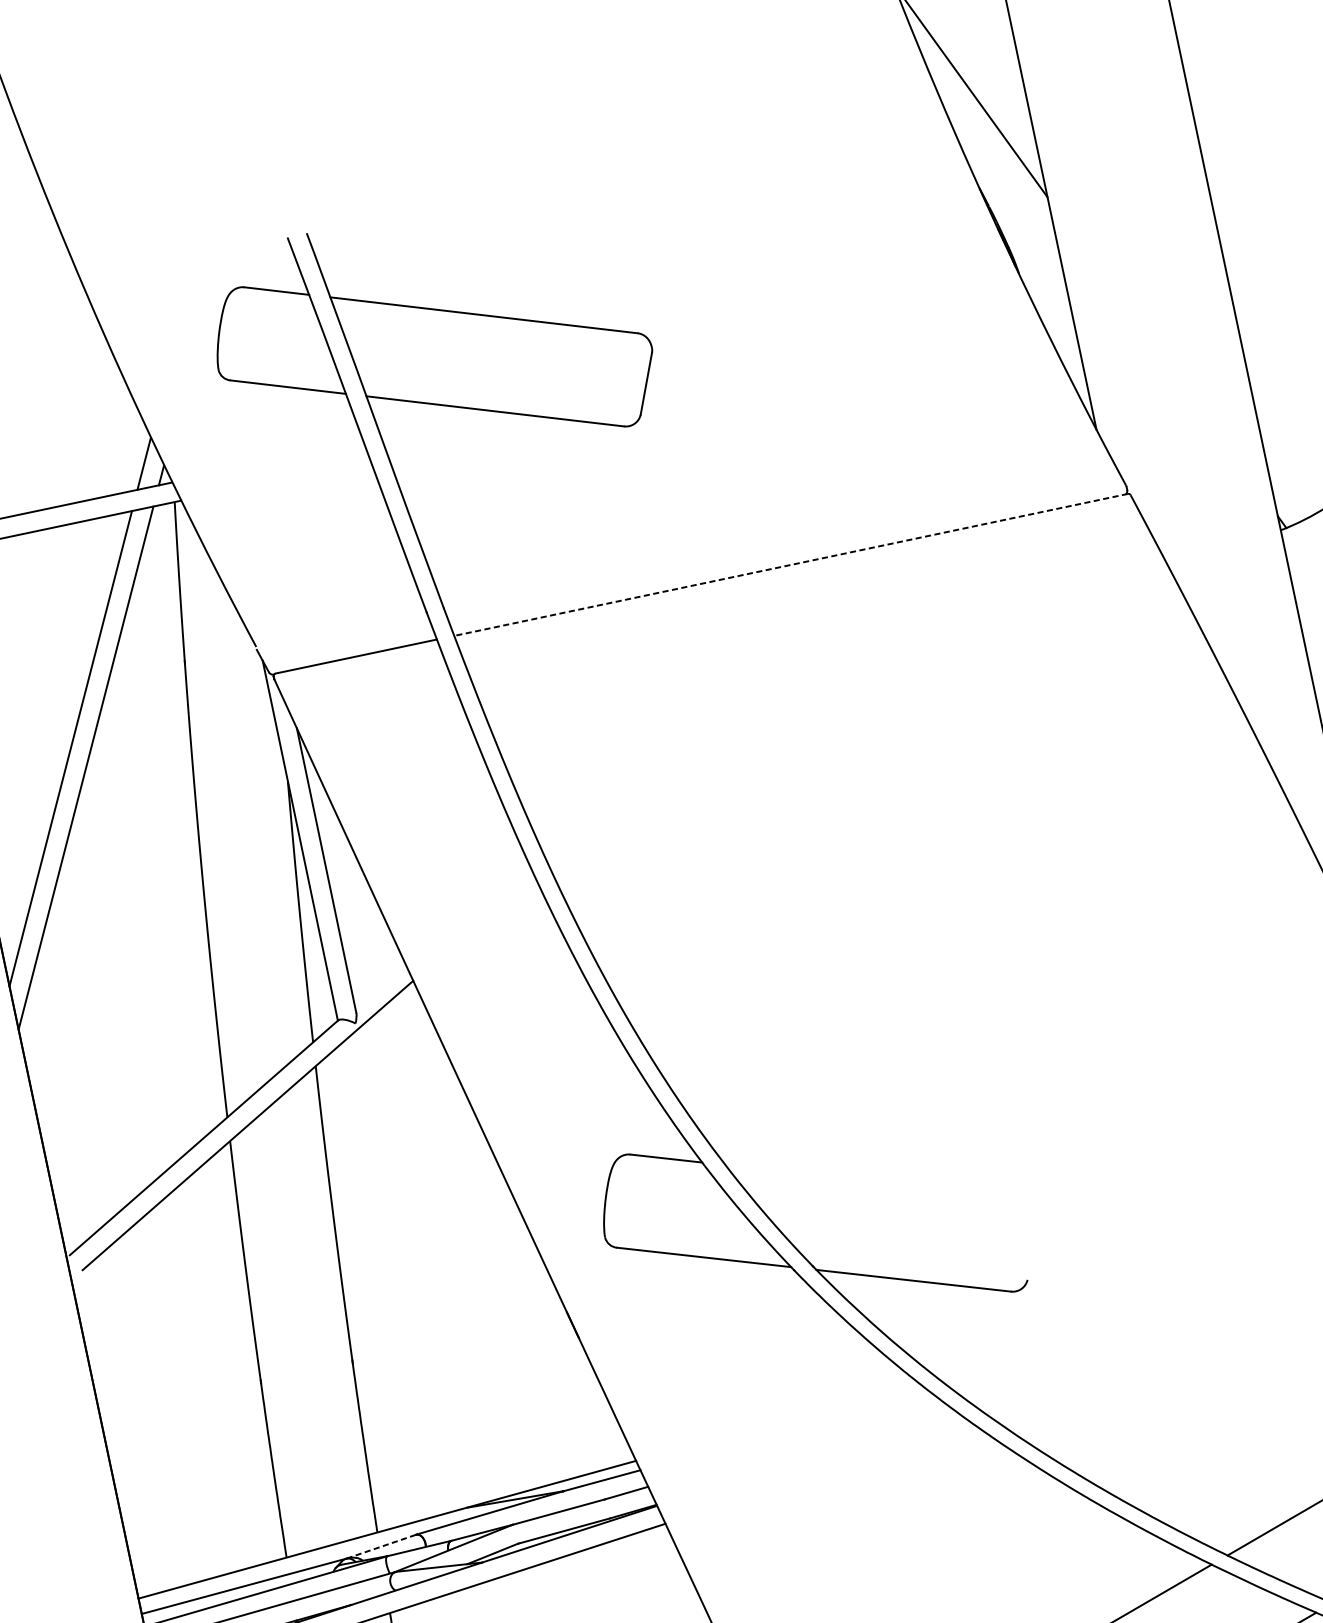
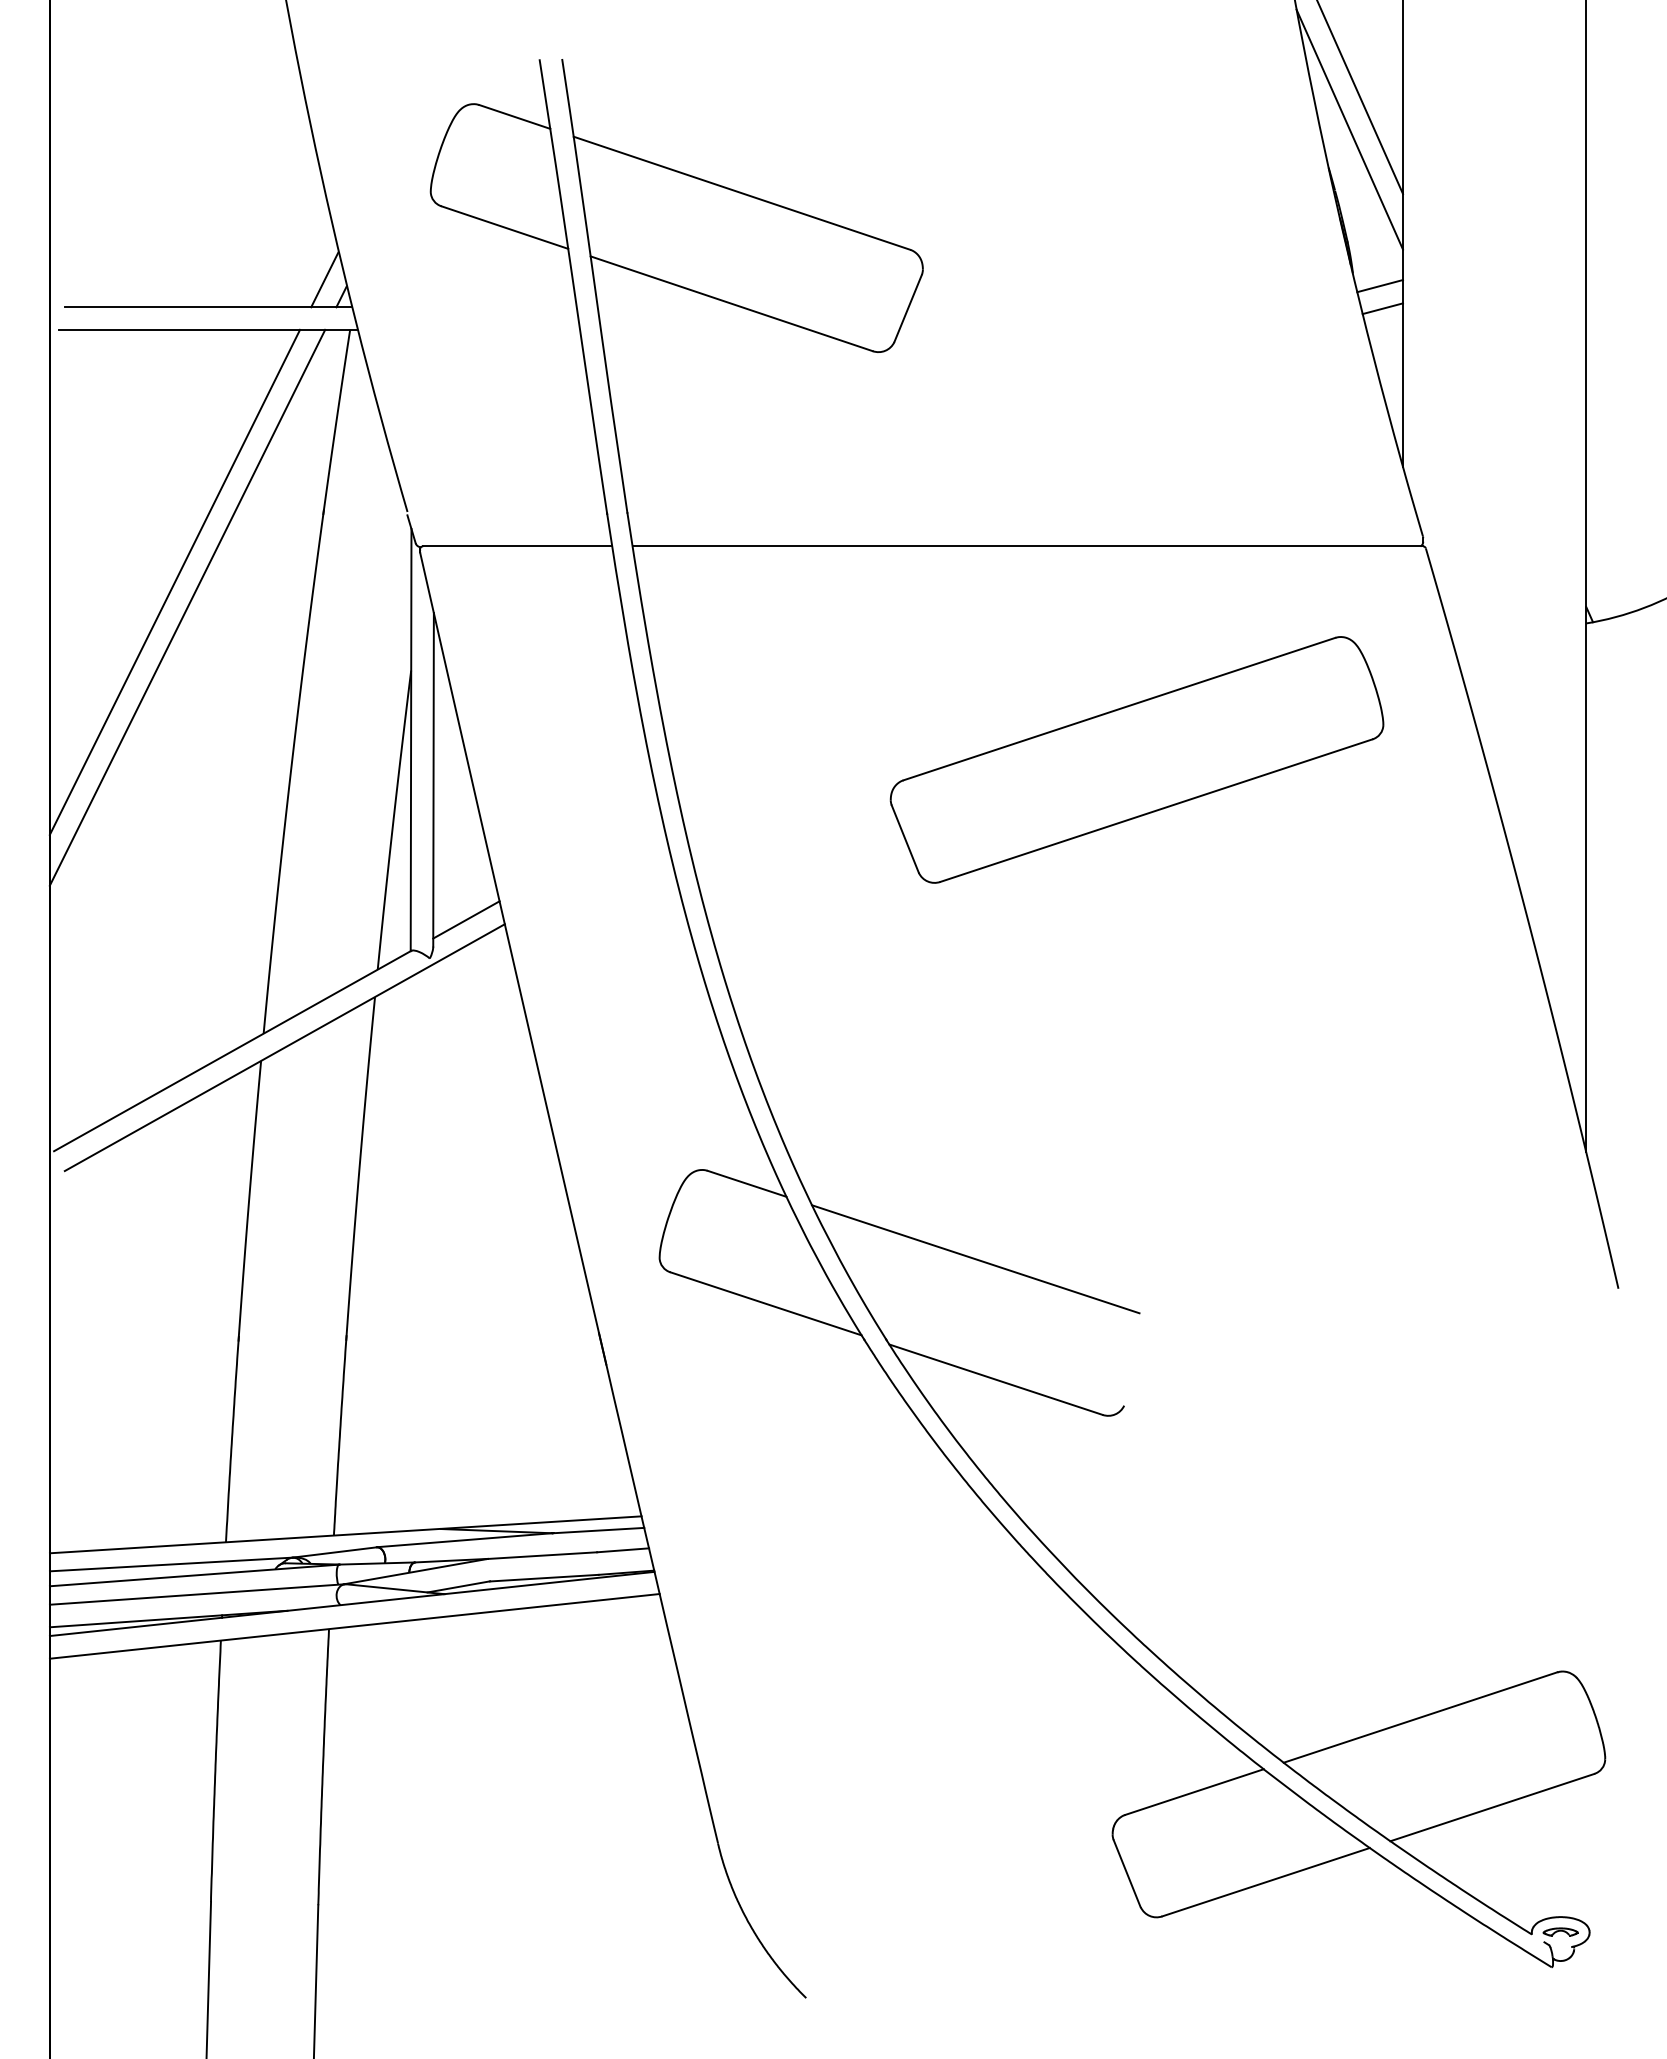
line: (990, 151) -> (1349, 129), added
line: (1044, 280) -> (1380, 286), added
line: (1050, 298) -> (1382, 308), added
line: (790, 565) -> (1027, 546), dashed -> solid
part: (921, 727) -> (1136, 759), added
line: (379, 983) -> (466, 919), added
line: (874, 1182) -> (975, 1259), added
line: (380, 1546) -> (334, 1552), dashed -> solid

